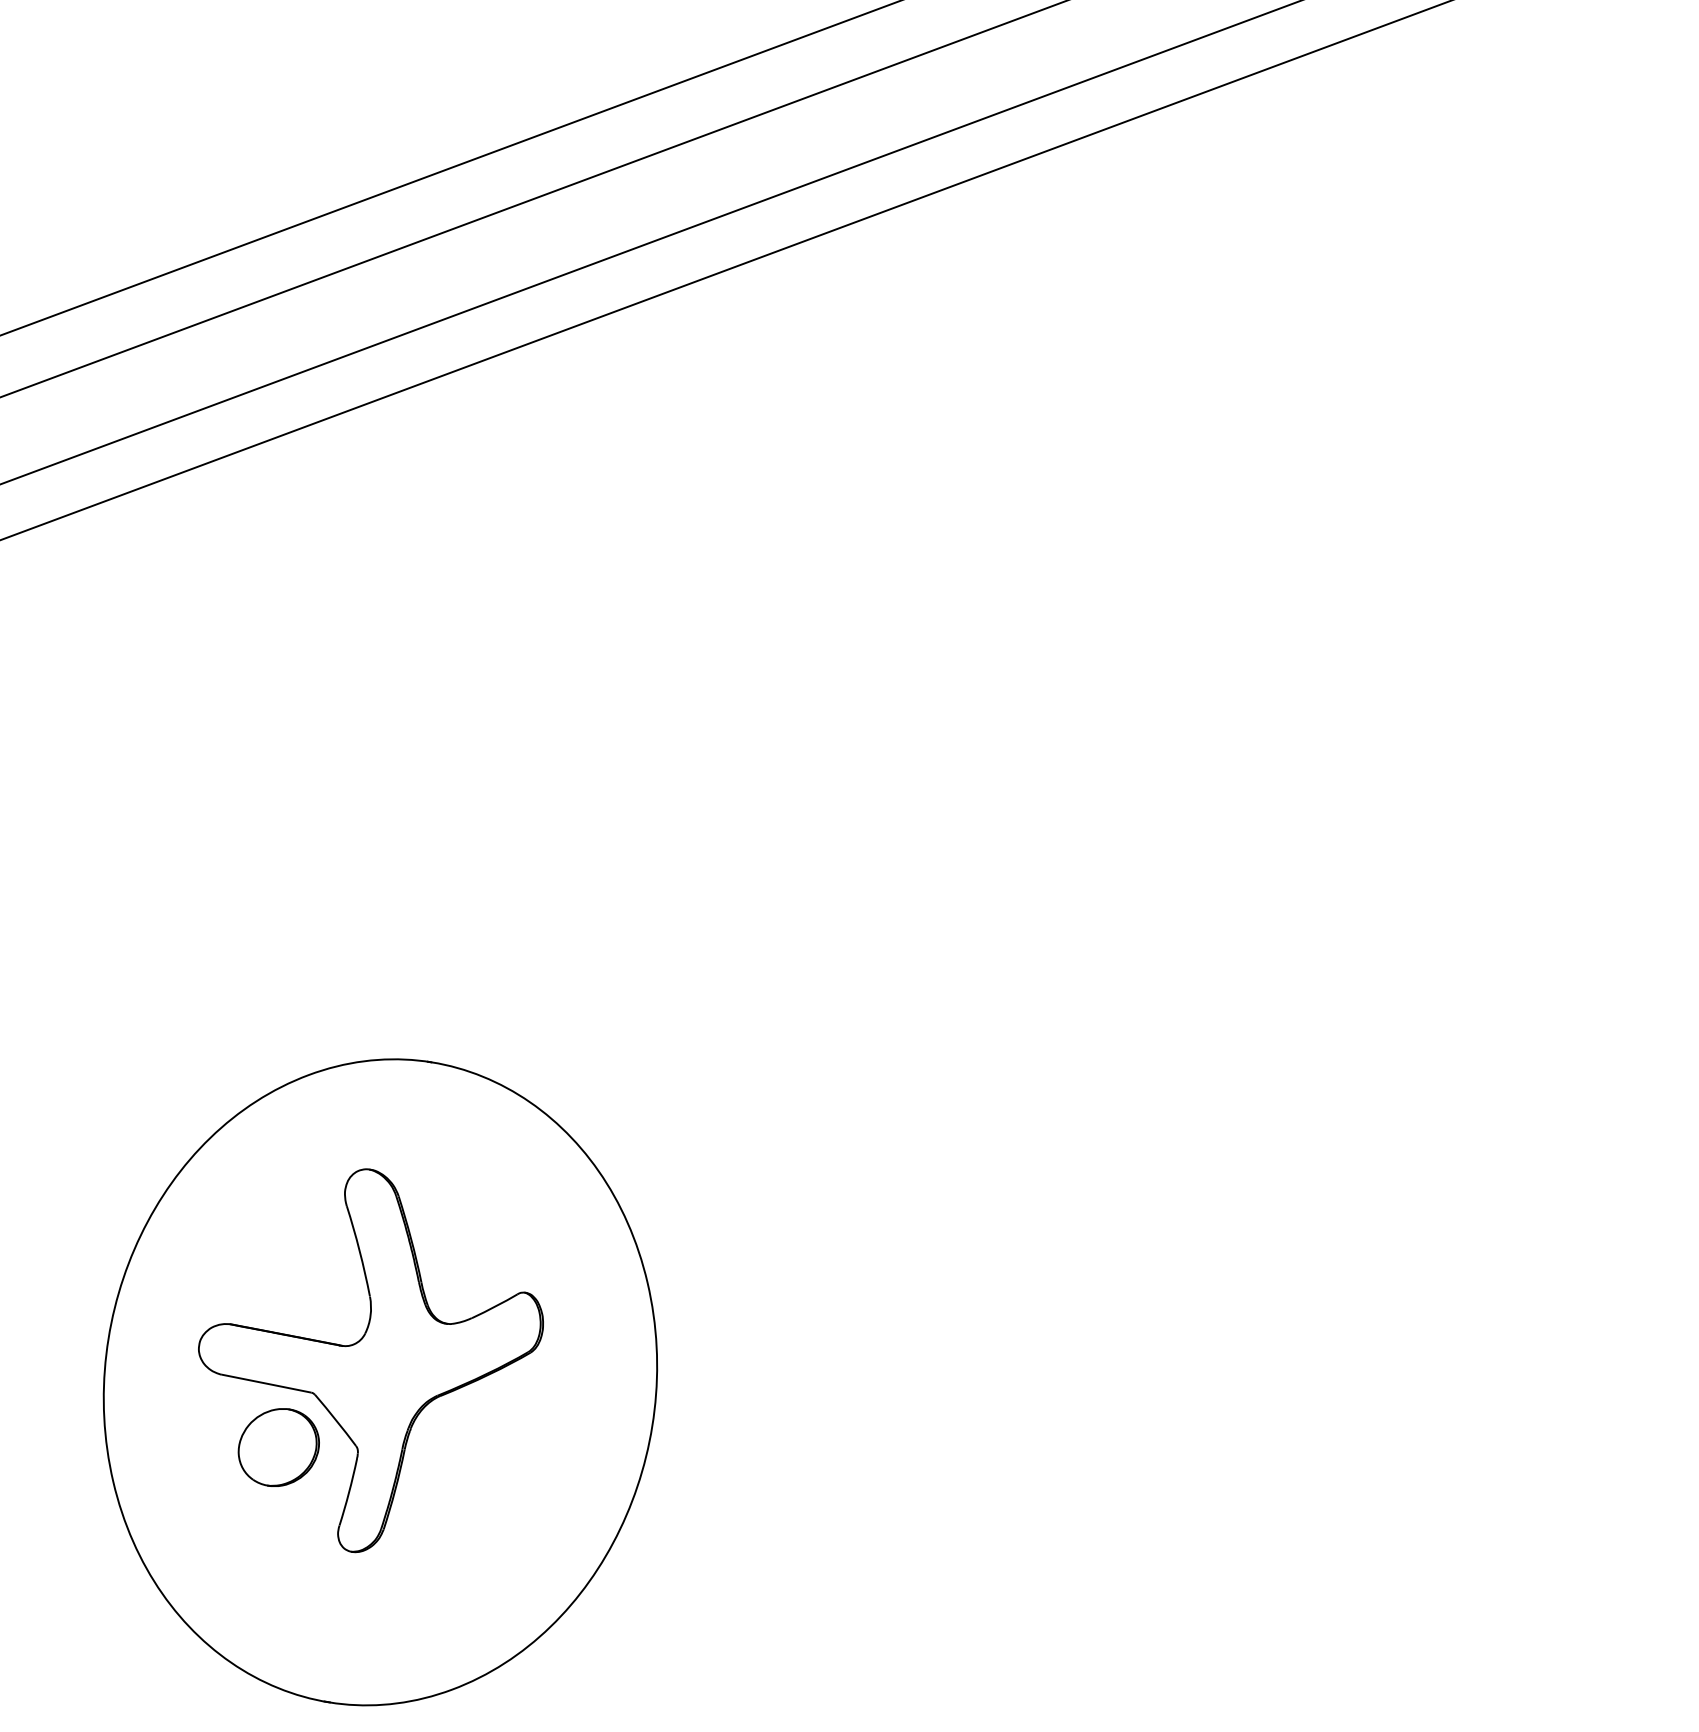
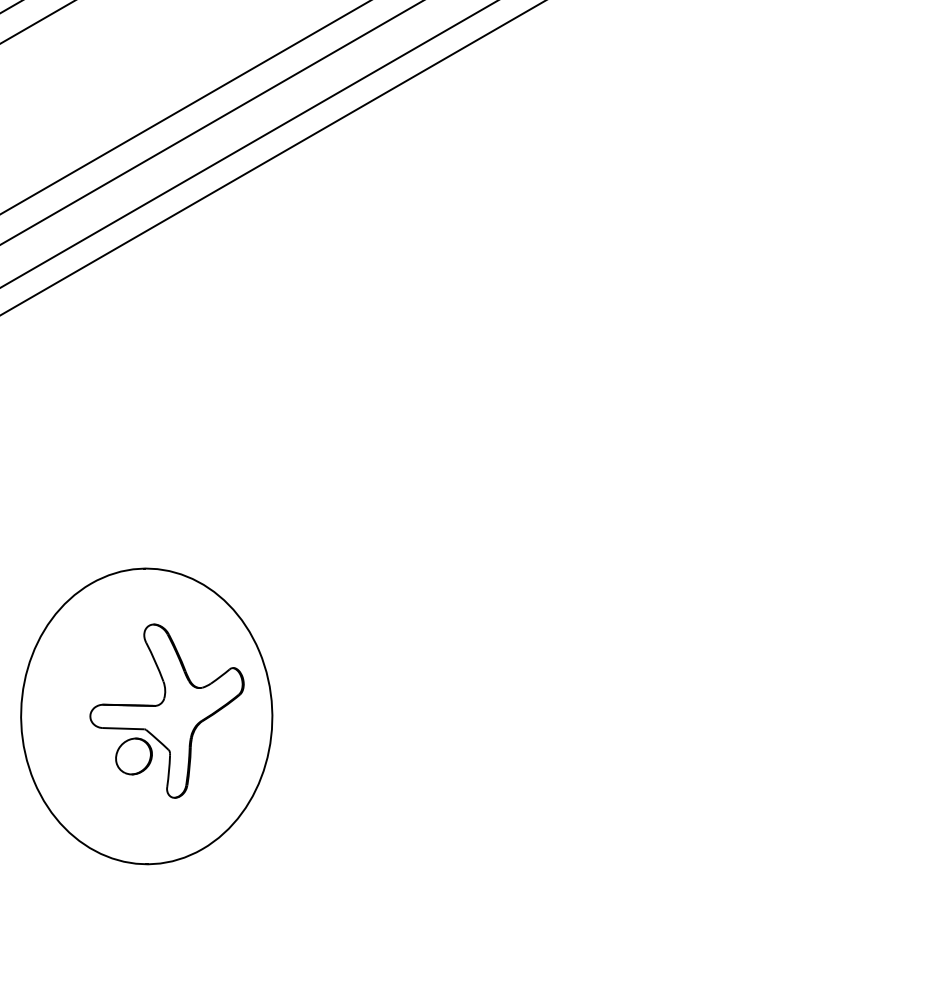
part: (365, 1360) -> (166, 710), moved

